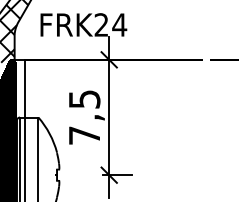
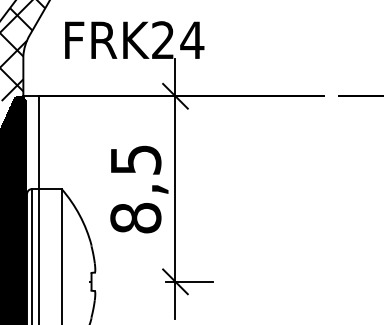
text: (84, 135) -> (135, 217), 7,5 -> 8,5

